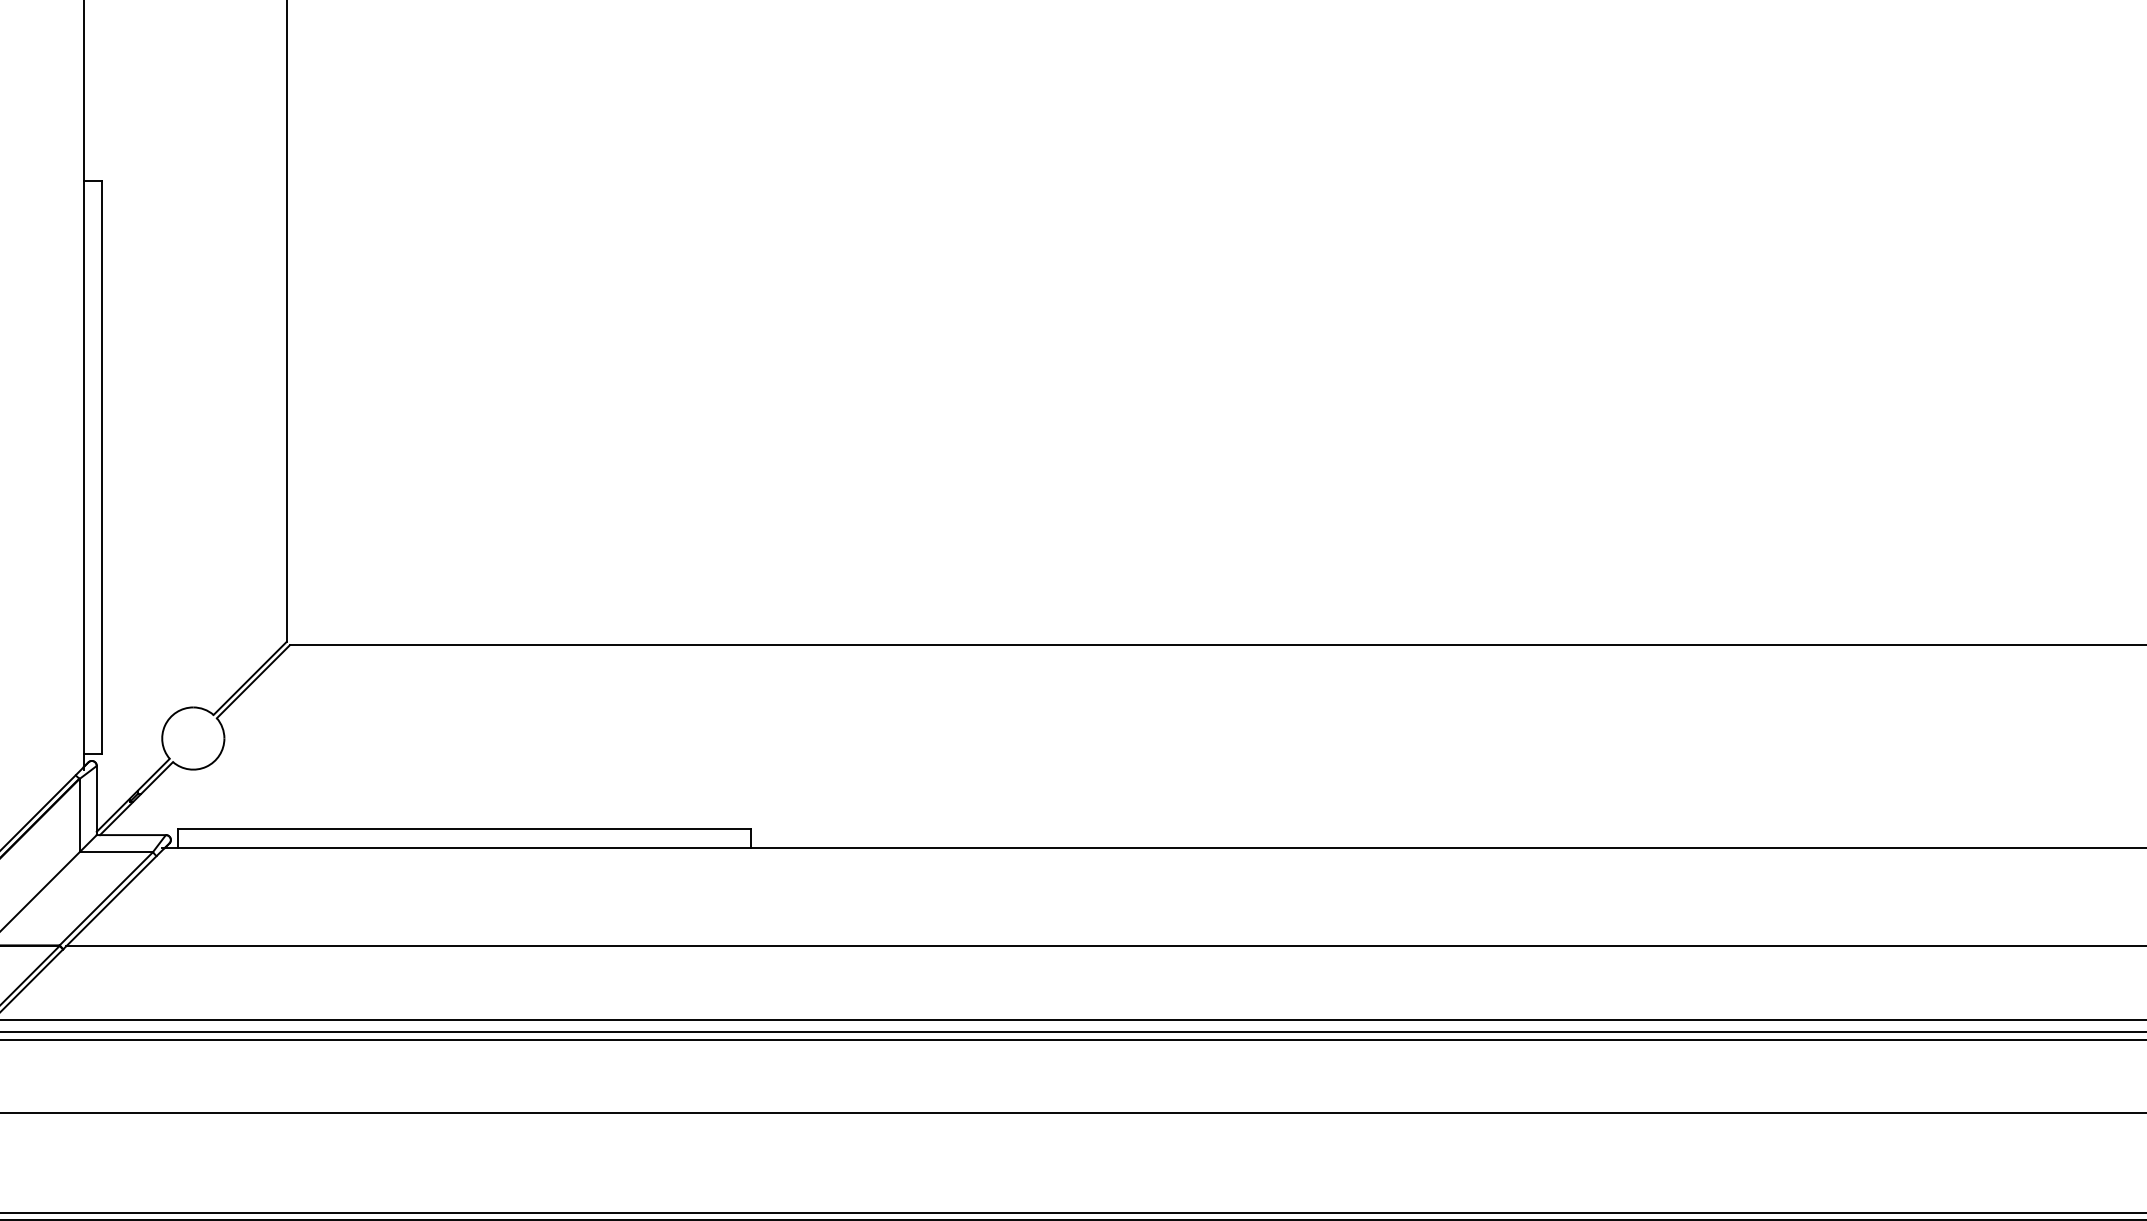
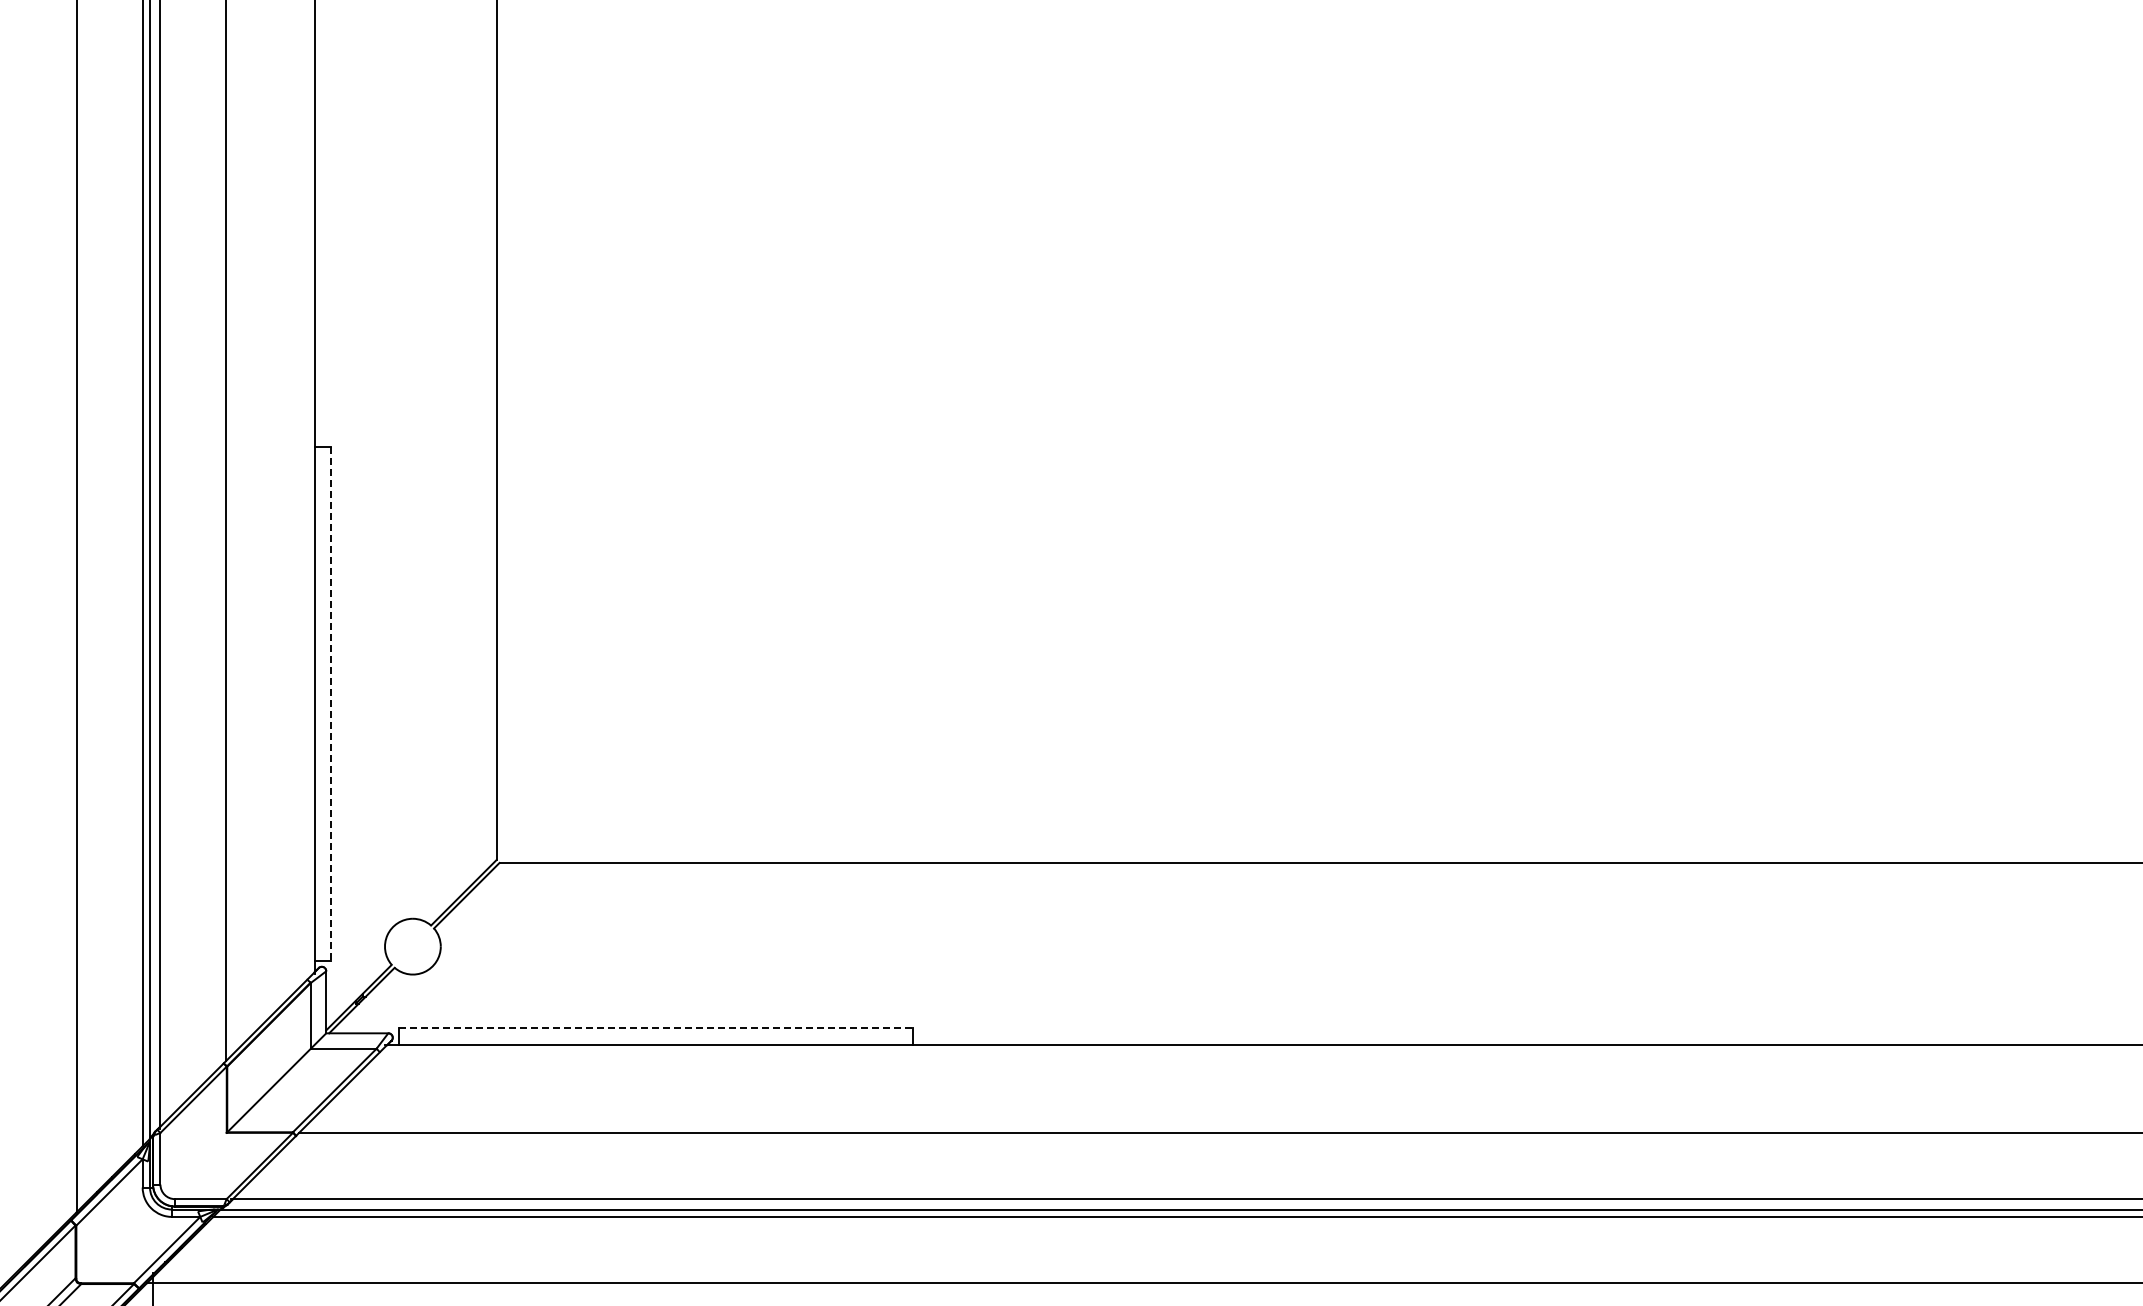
line: (102, 468) -> (331, 704), solid -> dashed
line: (464, 829) -> (656, 1028), solid -> dashed

